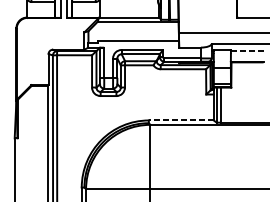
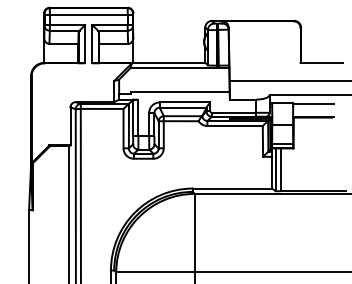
line: (246, 50) -> (312, 103), dashed -> solid
line: (181, 120) -> (232, 188), dashed -> solid

